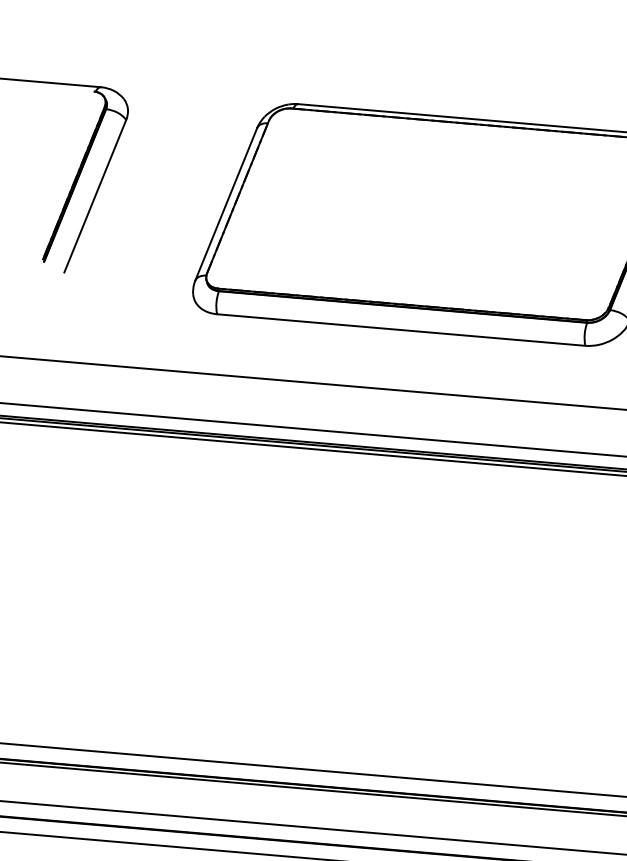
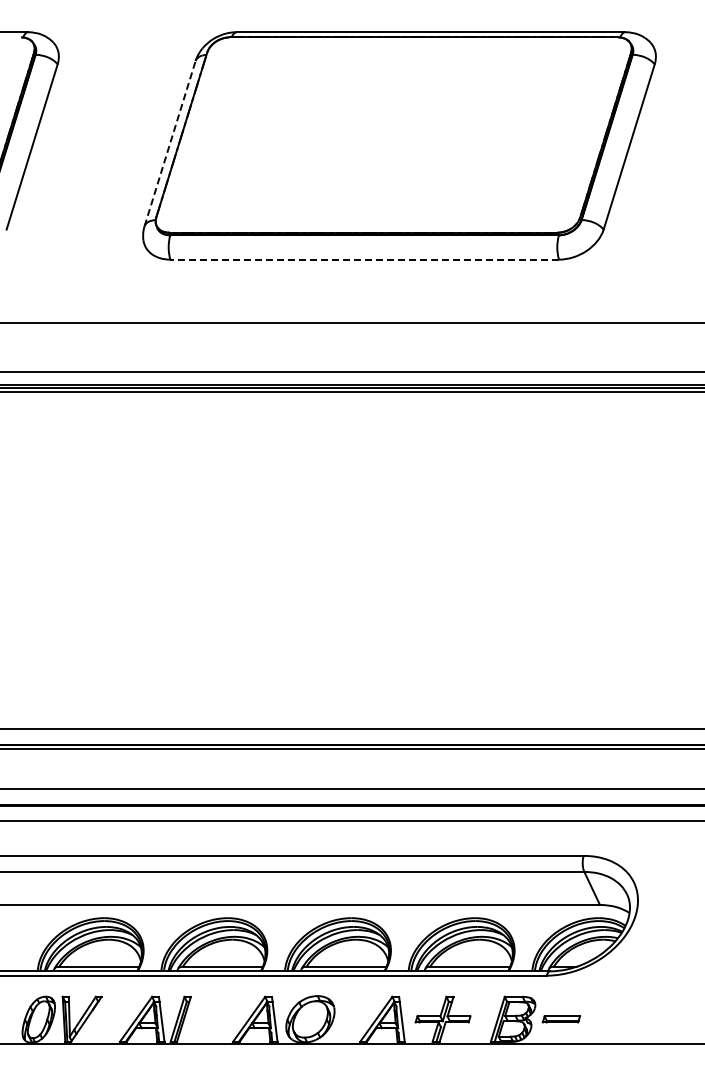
line: (226, 204) -> (170, 143), solid -> dashed
line: (401, 329) -> (364, 259), solid -> dashed

